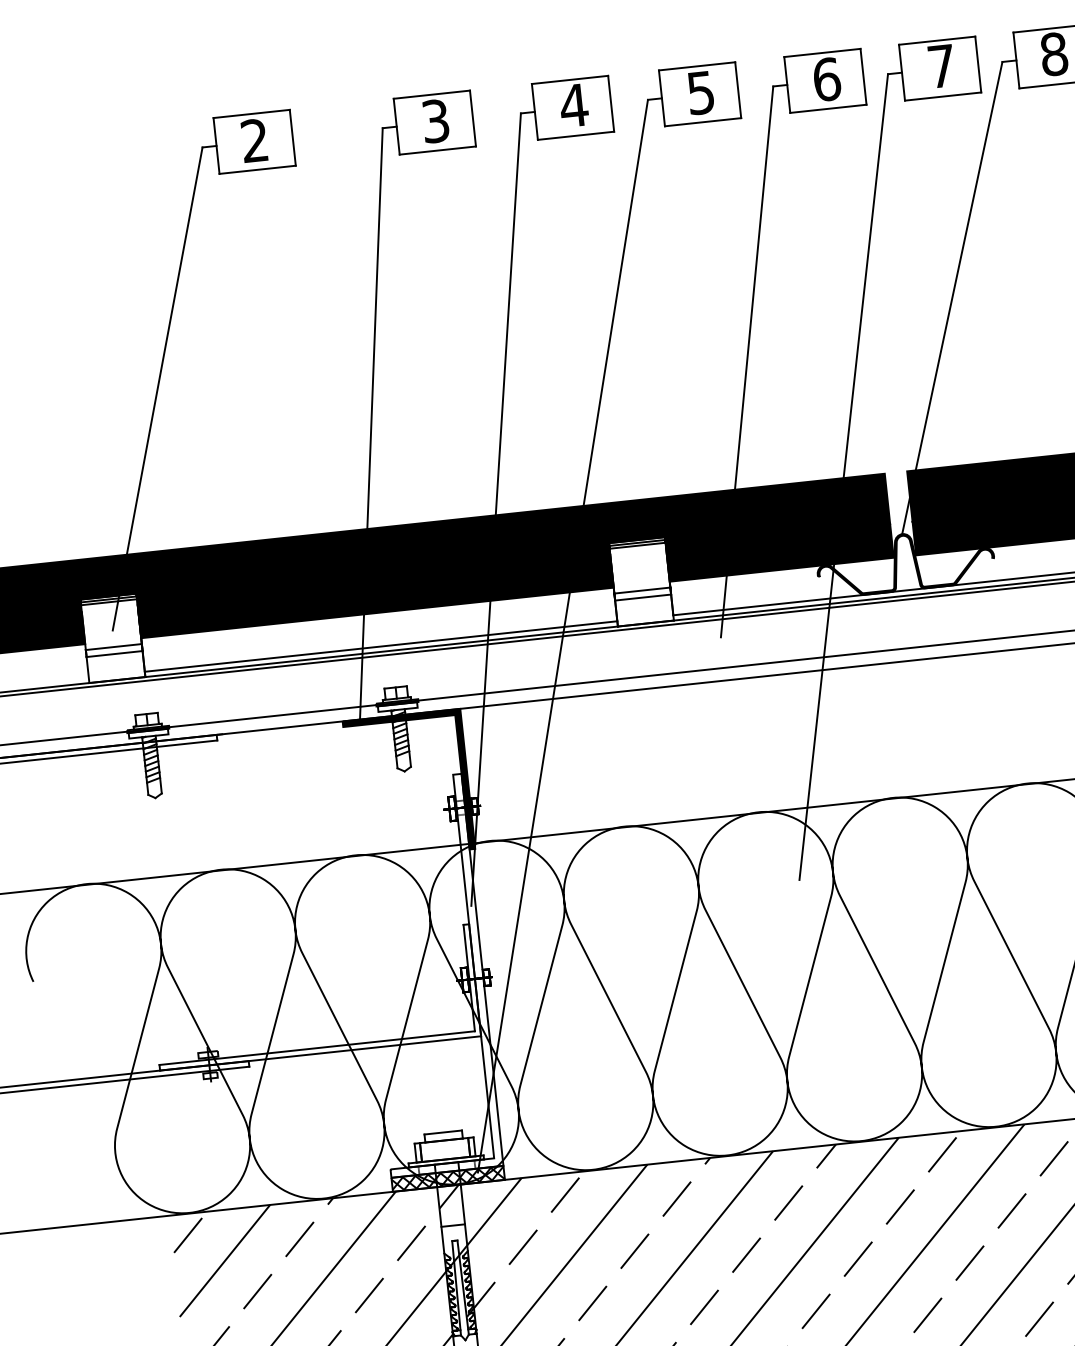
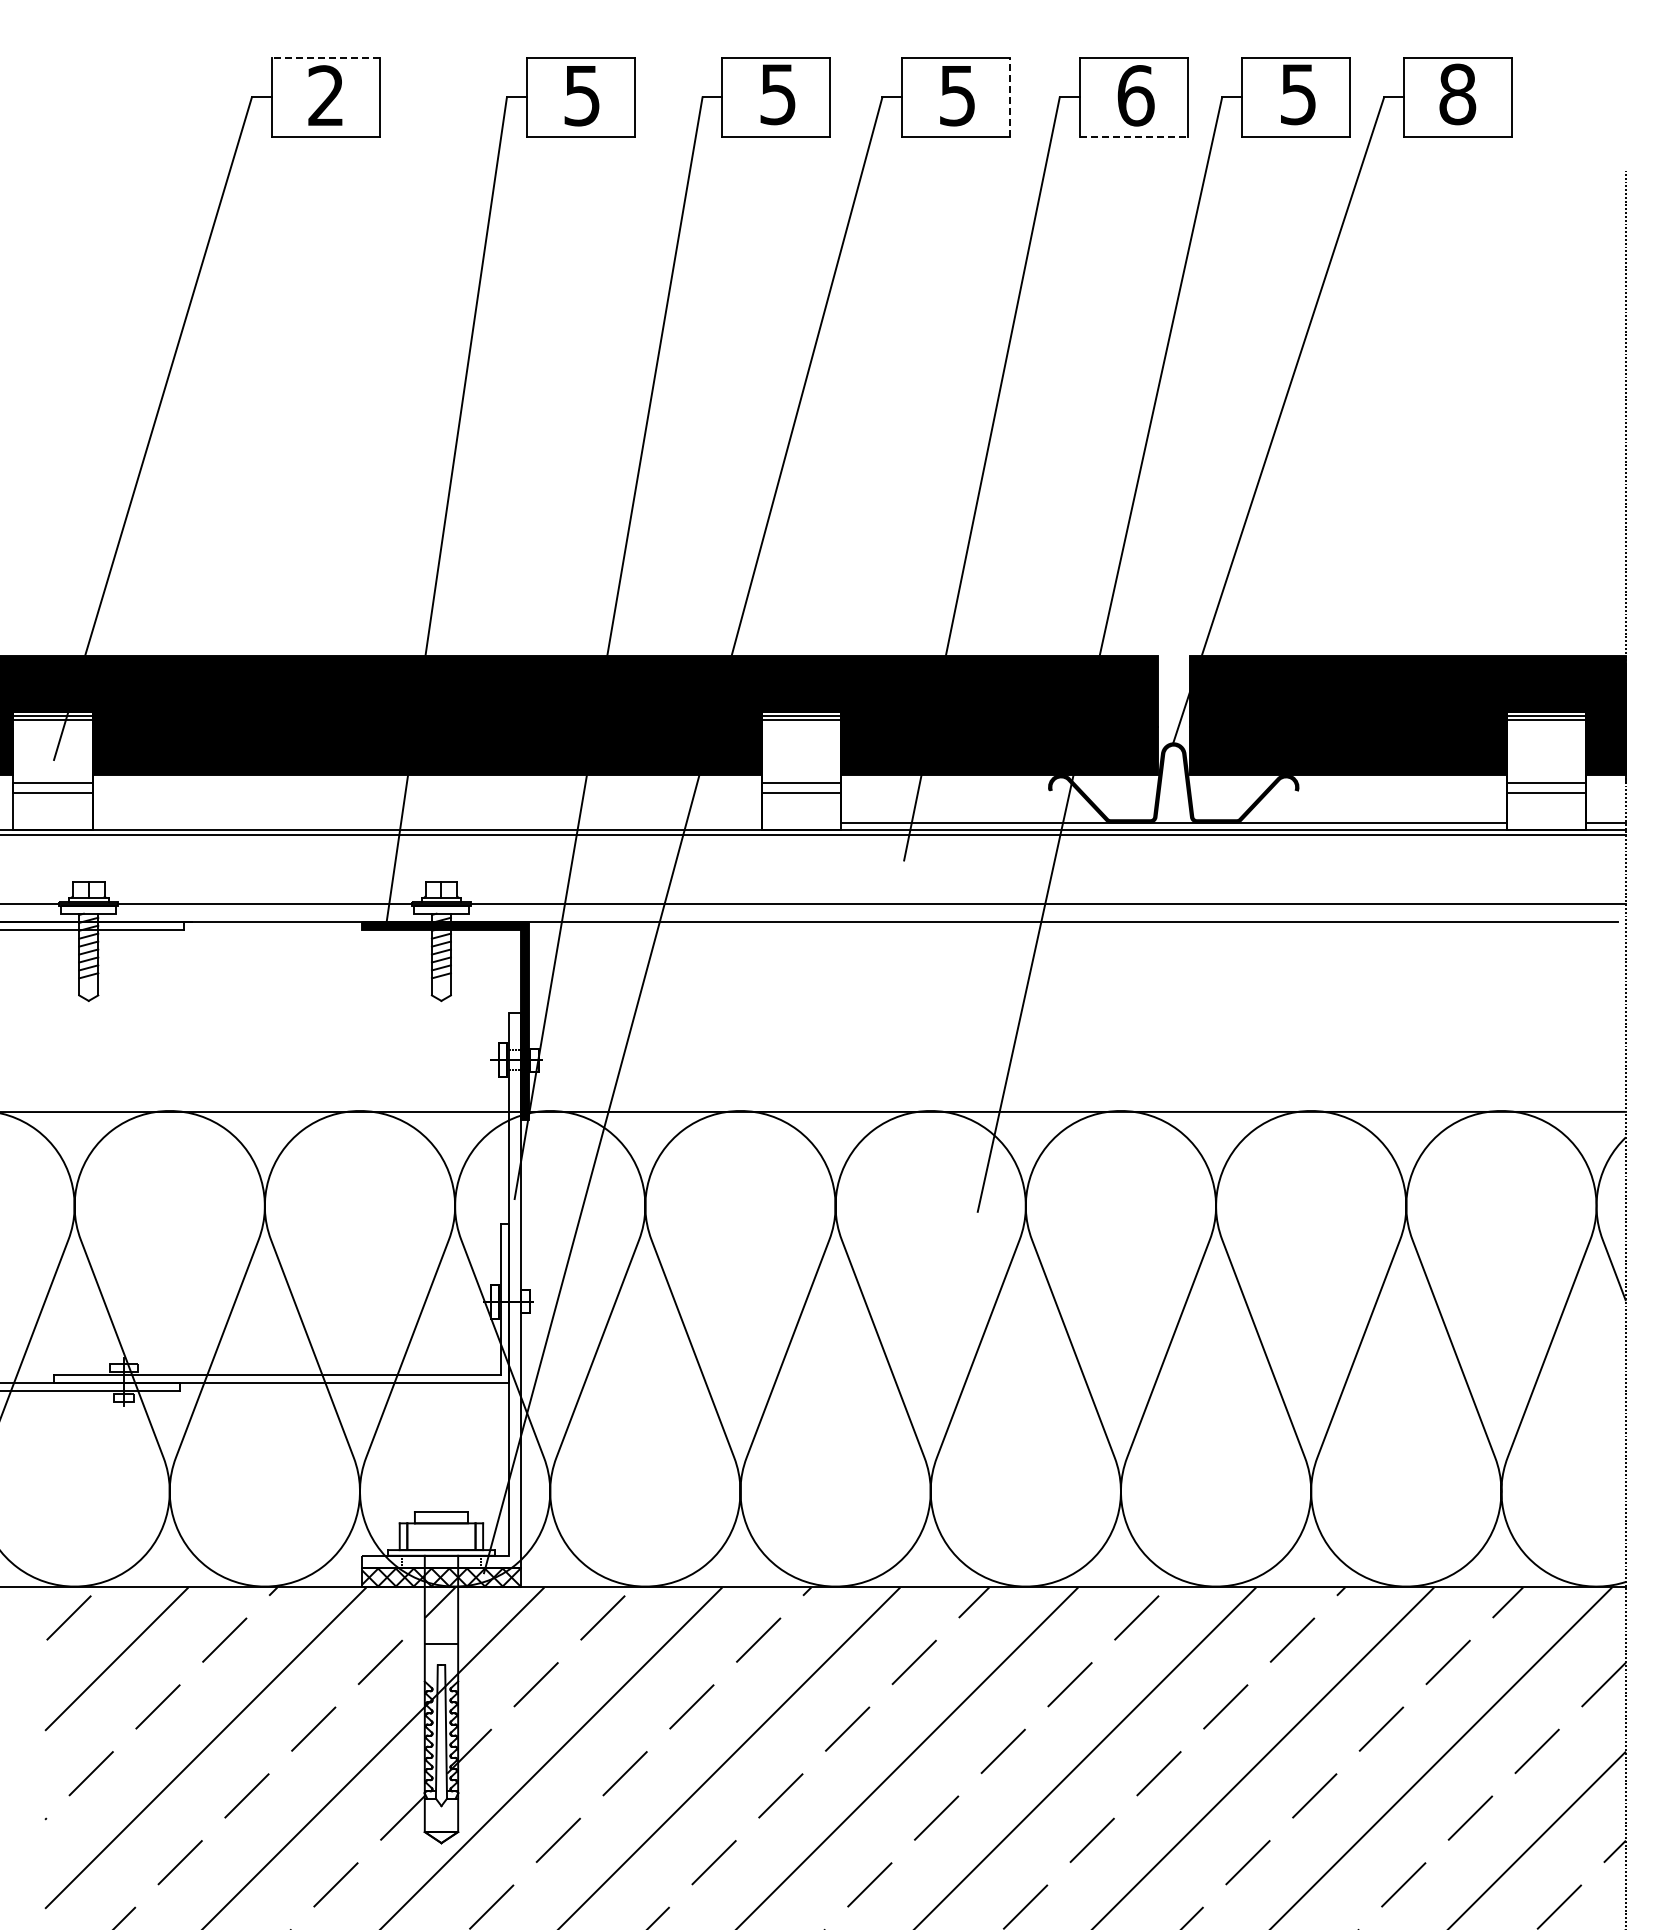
text: (941, 66) -> (1298, 94), 7 -> 5
line: (738, 90) -> (1010, 97), solid -> dashed
text: (573, 105) -> (777, 94), 4 -> 5
line: (828, 108) -> (1133, 136), solid -> dashed
line: (251, 113) -> (325, 57), solid -> dashed
text: (435, 120) -> (582, 94), 3 -> 5
line: (380, 646) -> (426, 822), removed

